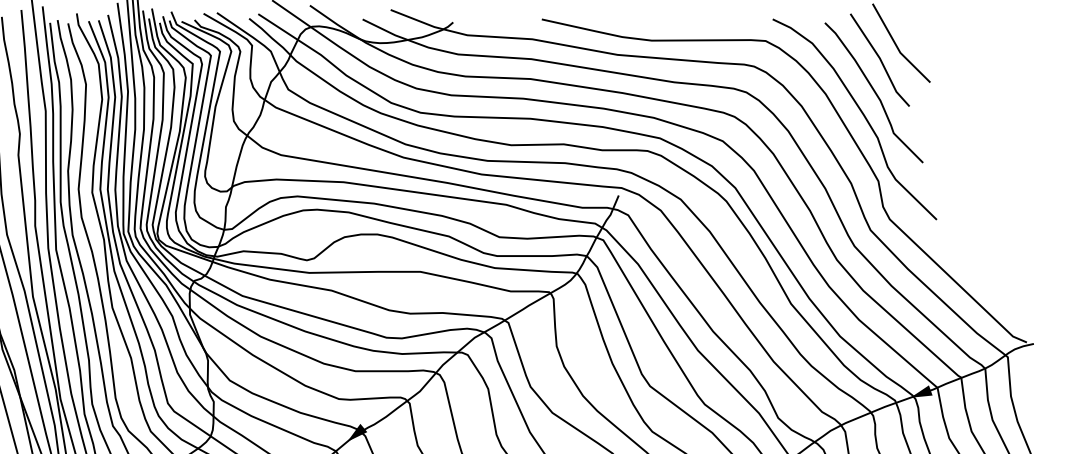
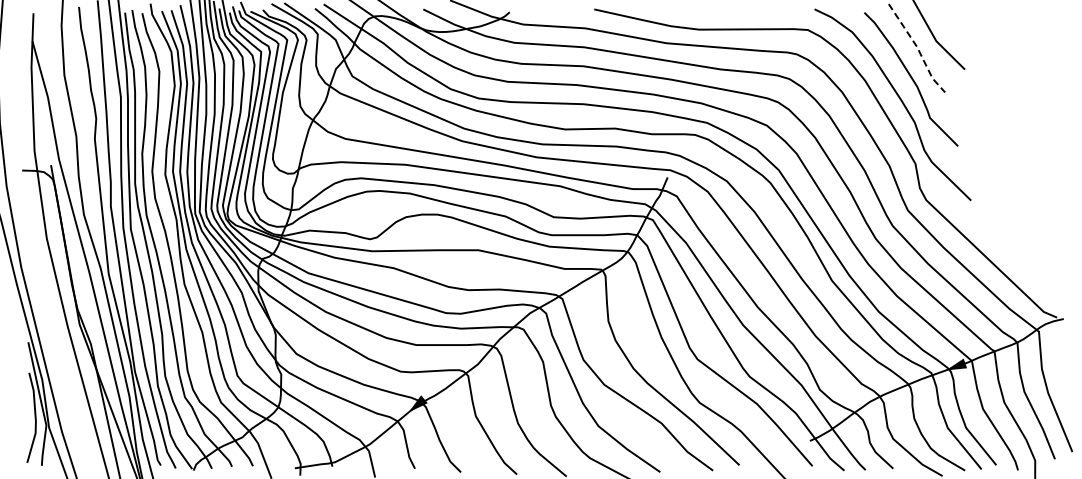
line: (880, 60) -> (917, 48), solid -> dashed

